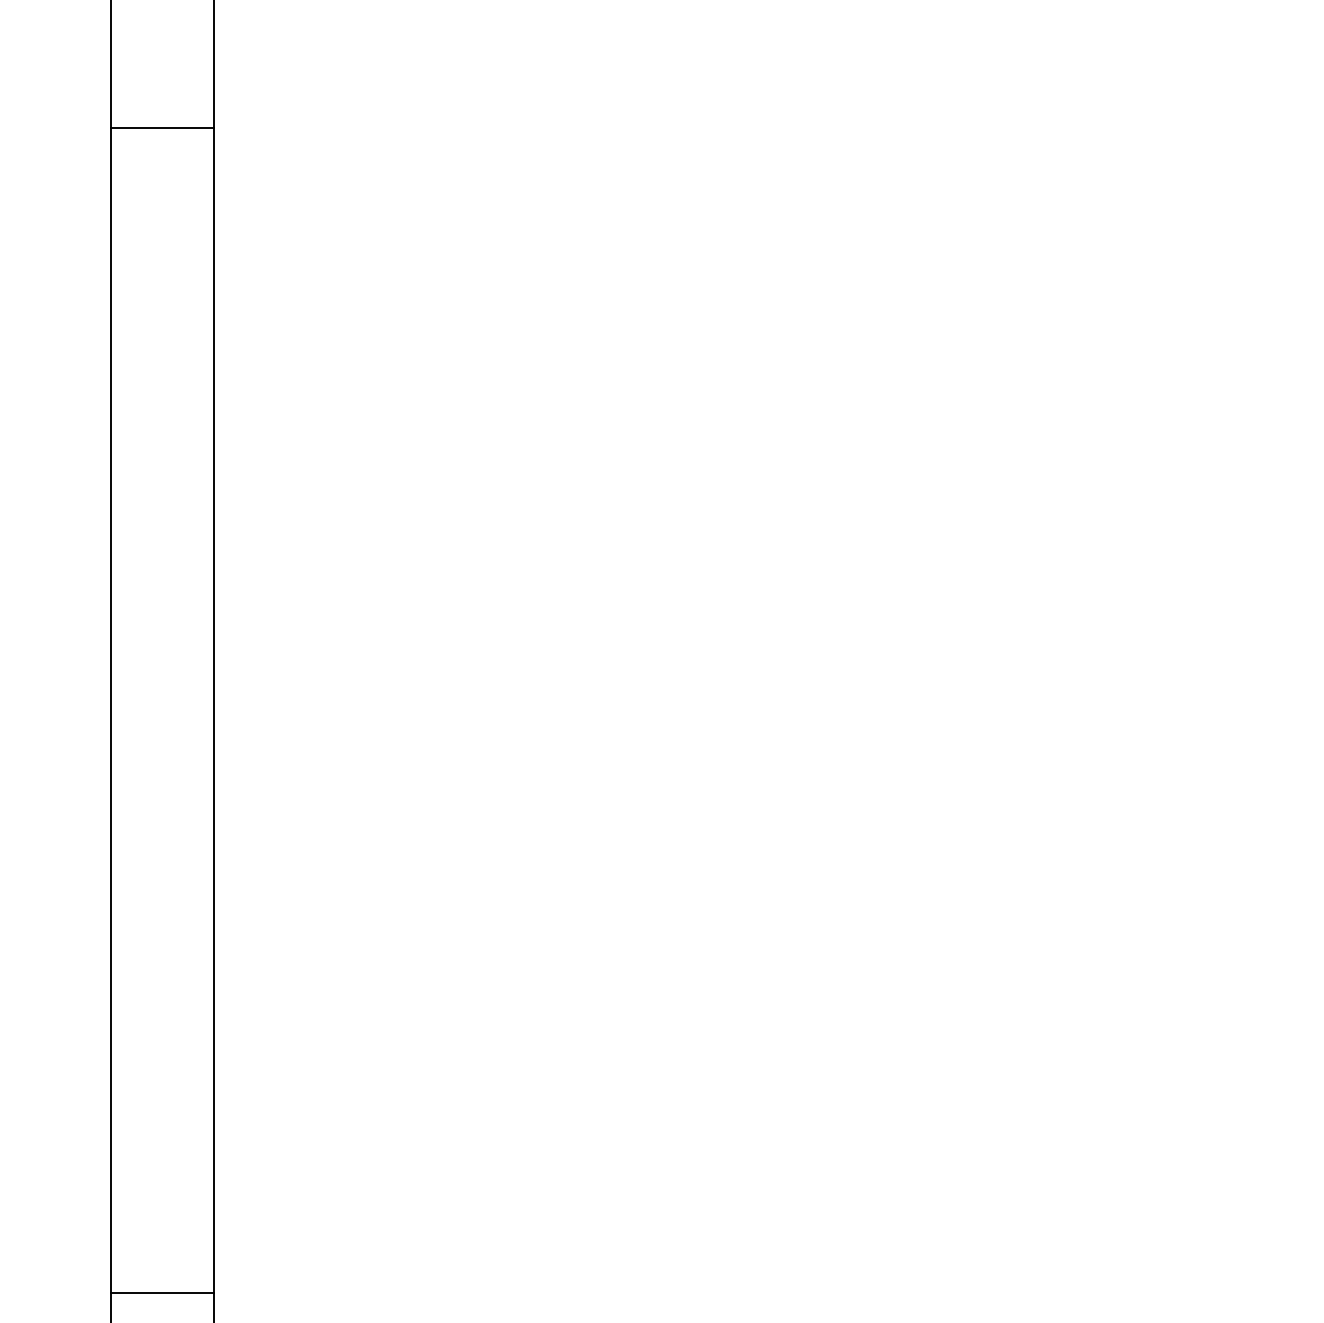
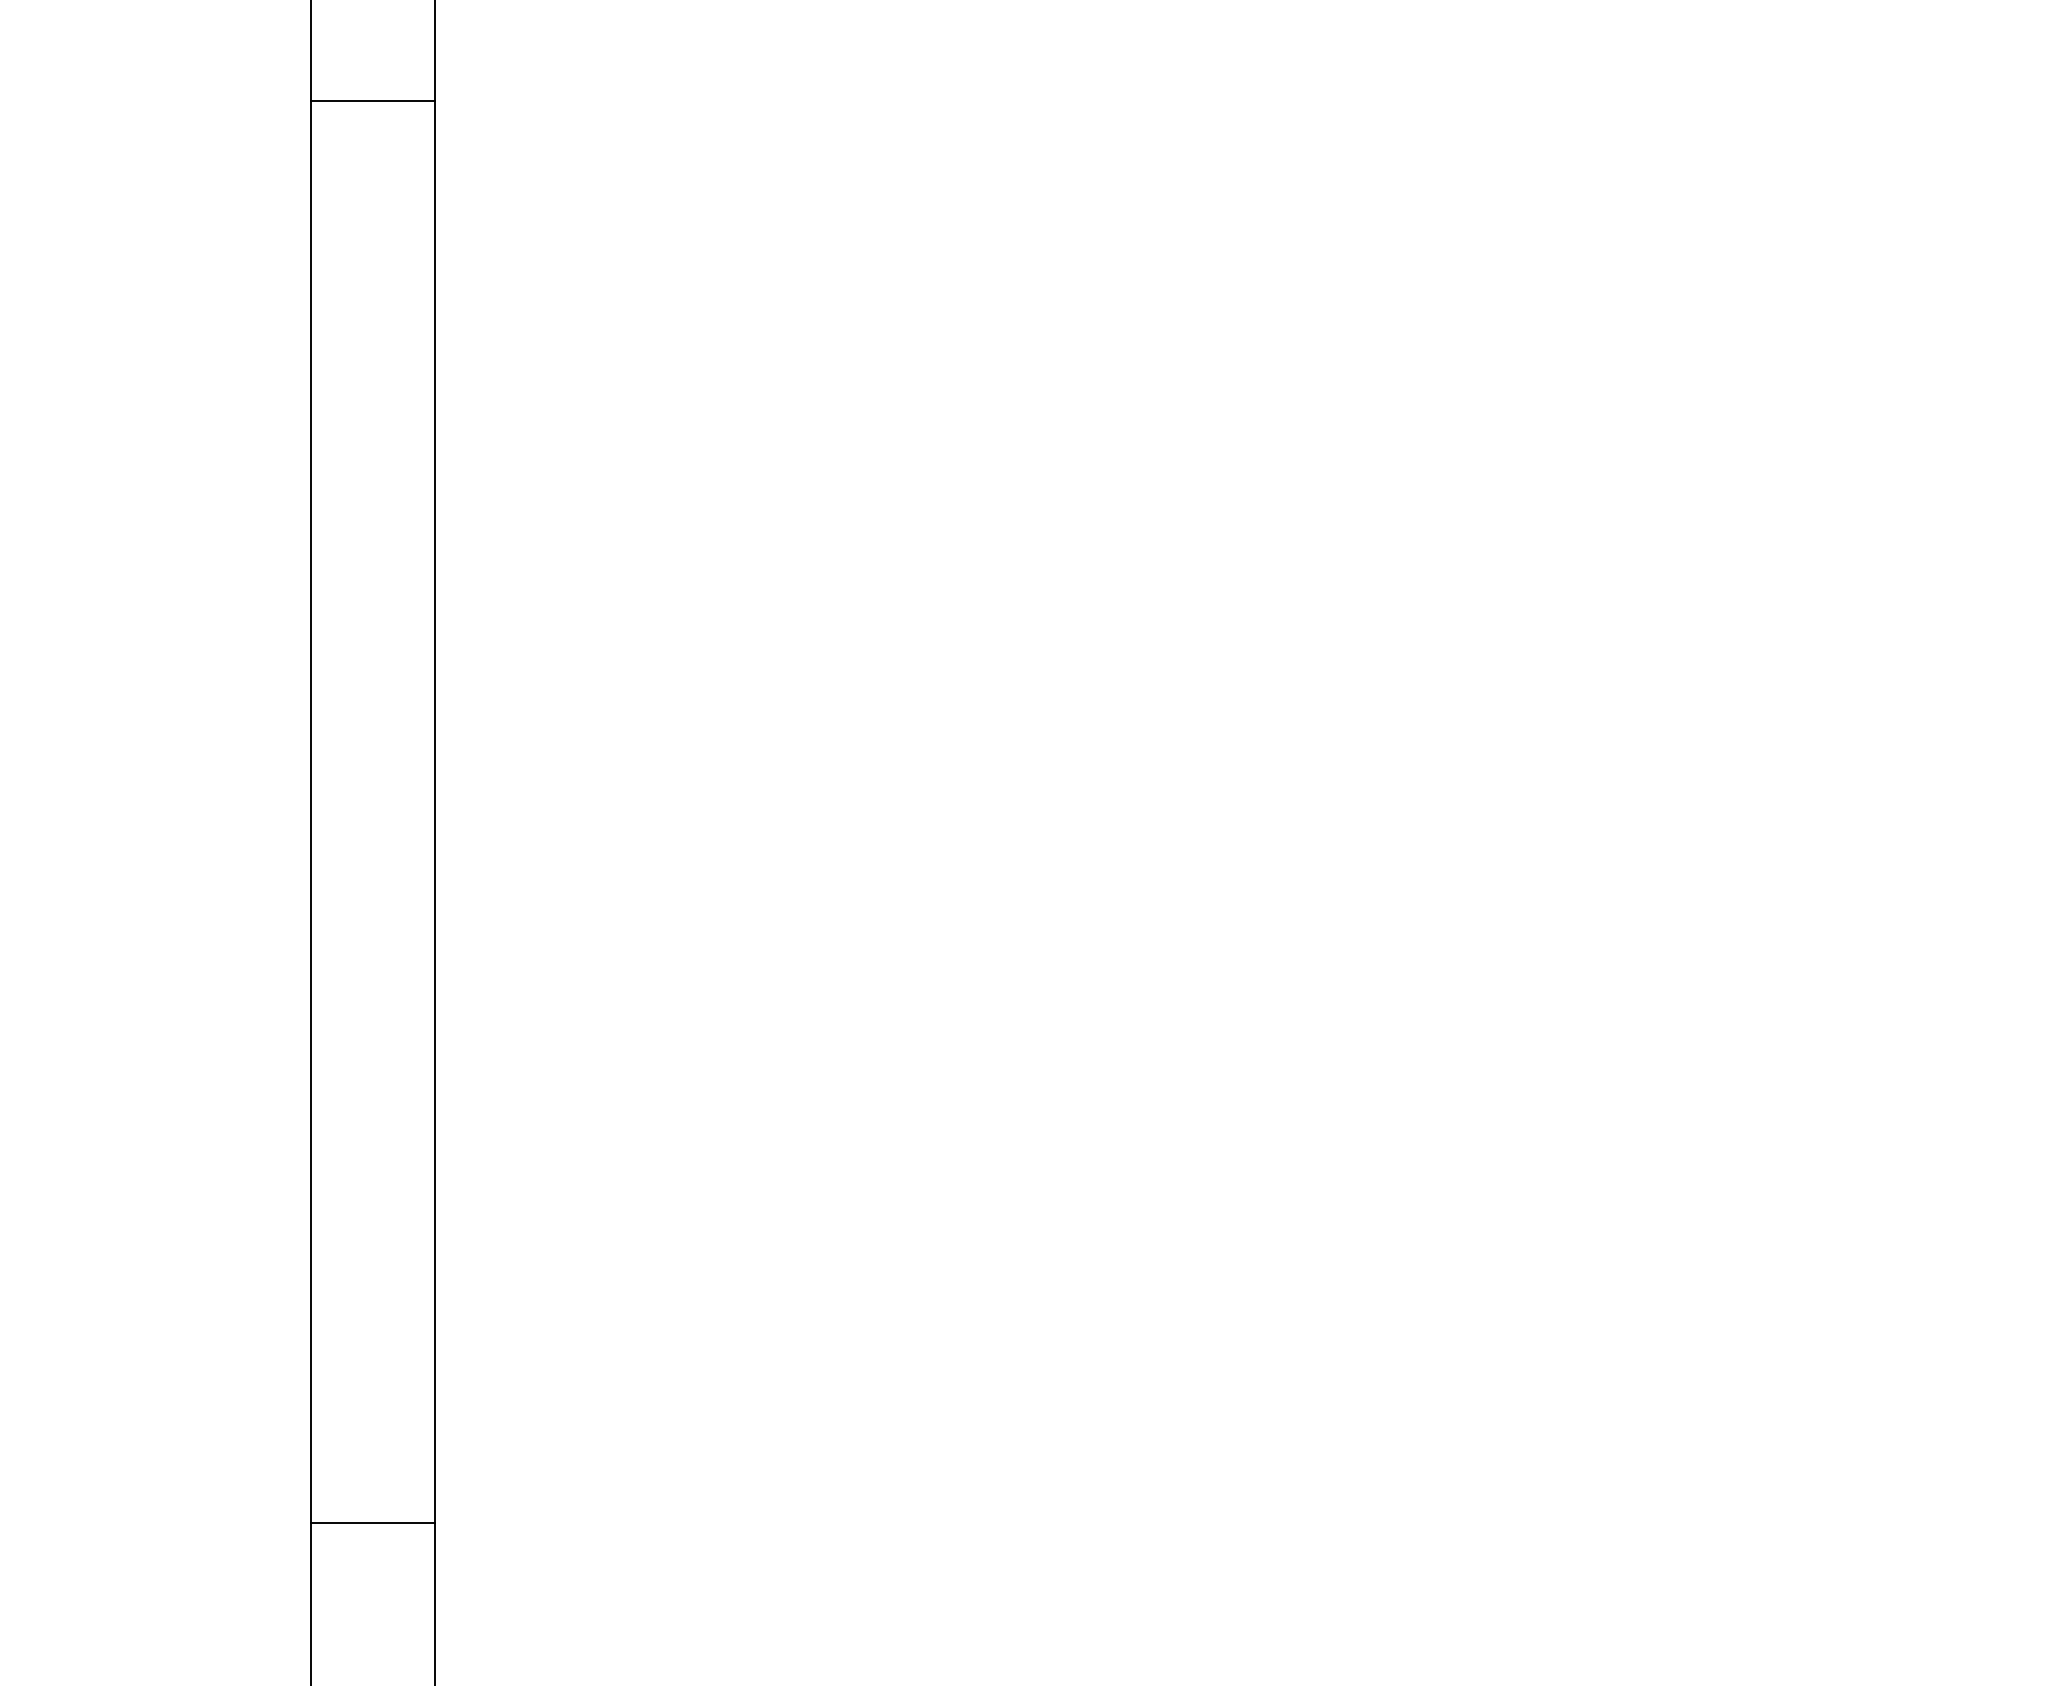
line: (162, 127) -> (373, 100), moved
line: (162, 1293) -> (373, 1522), moved

